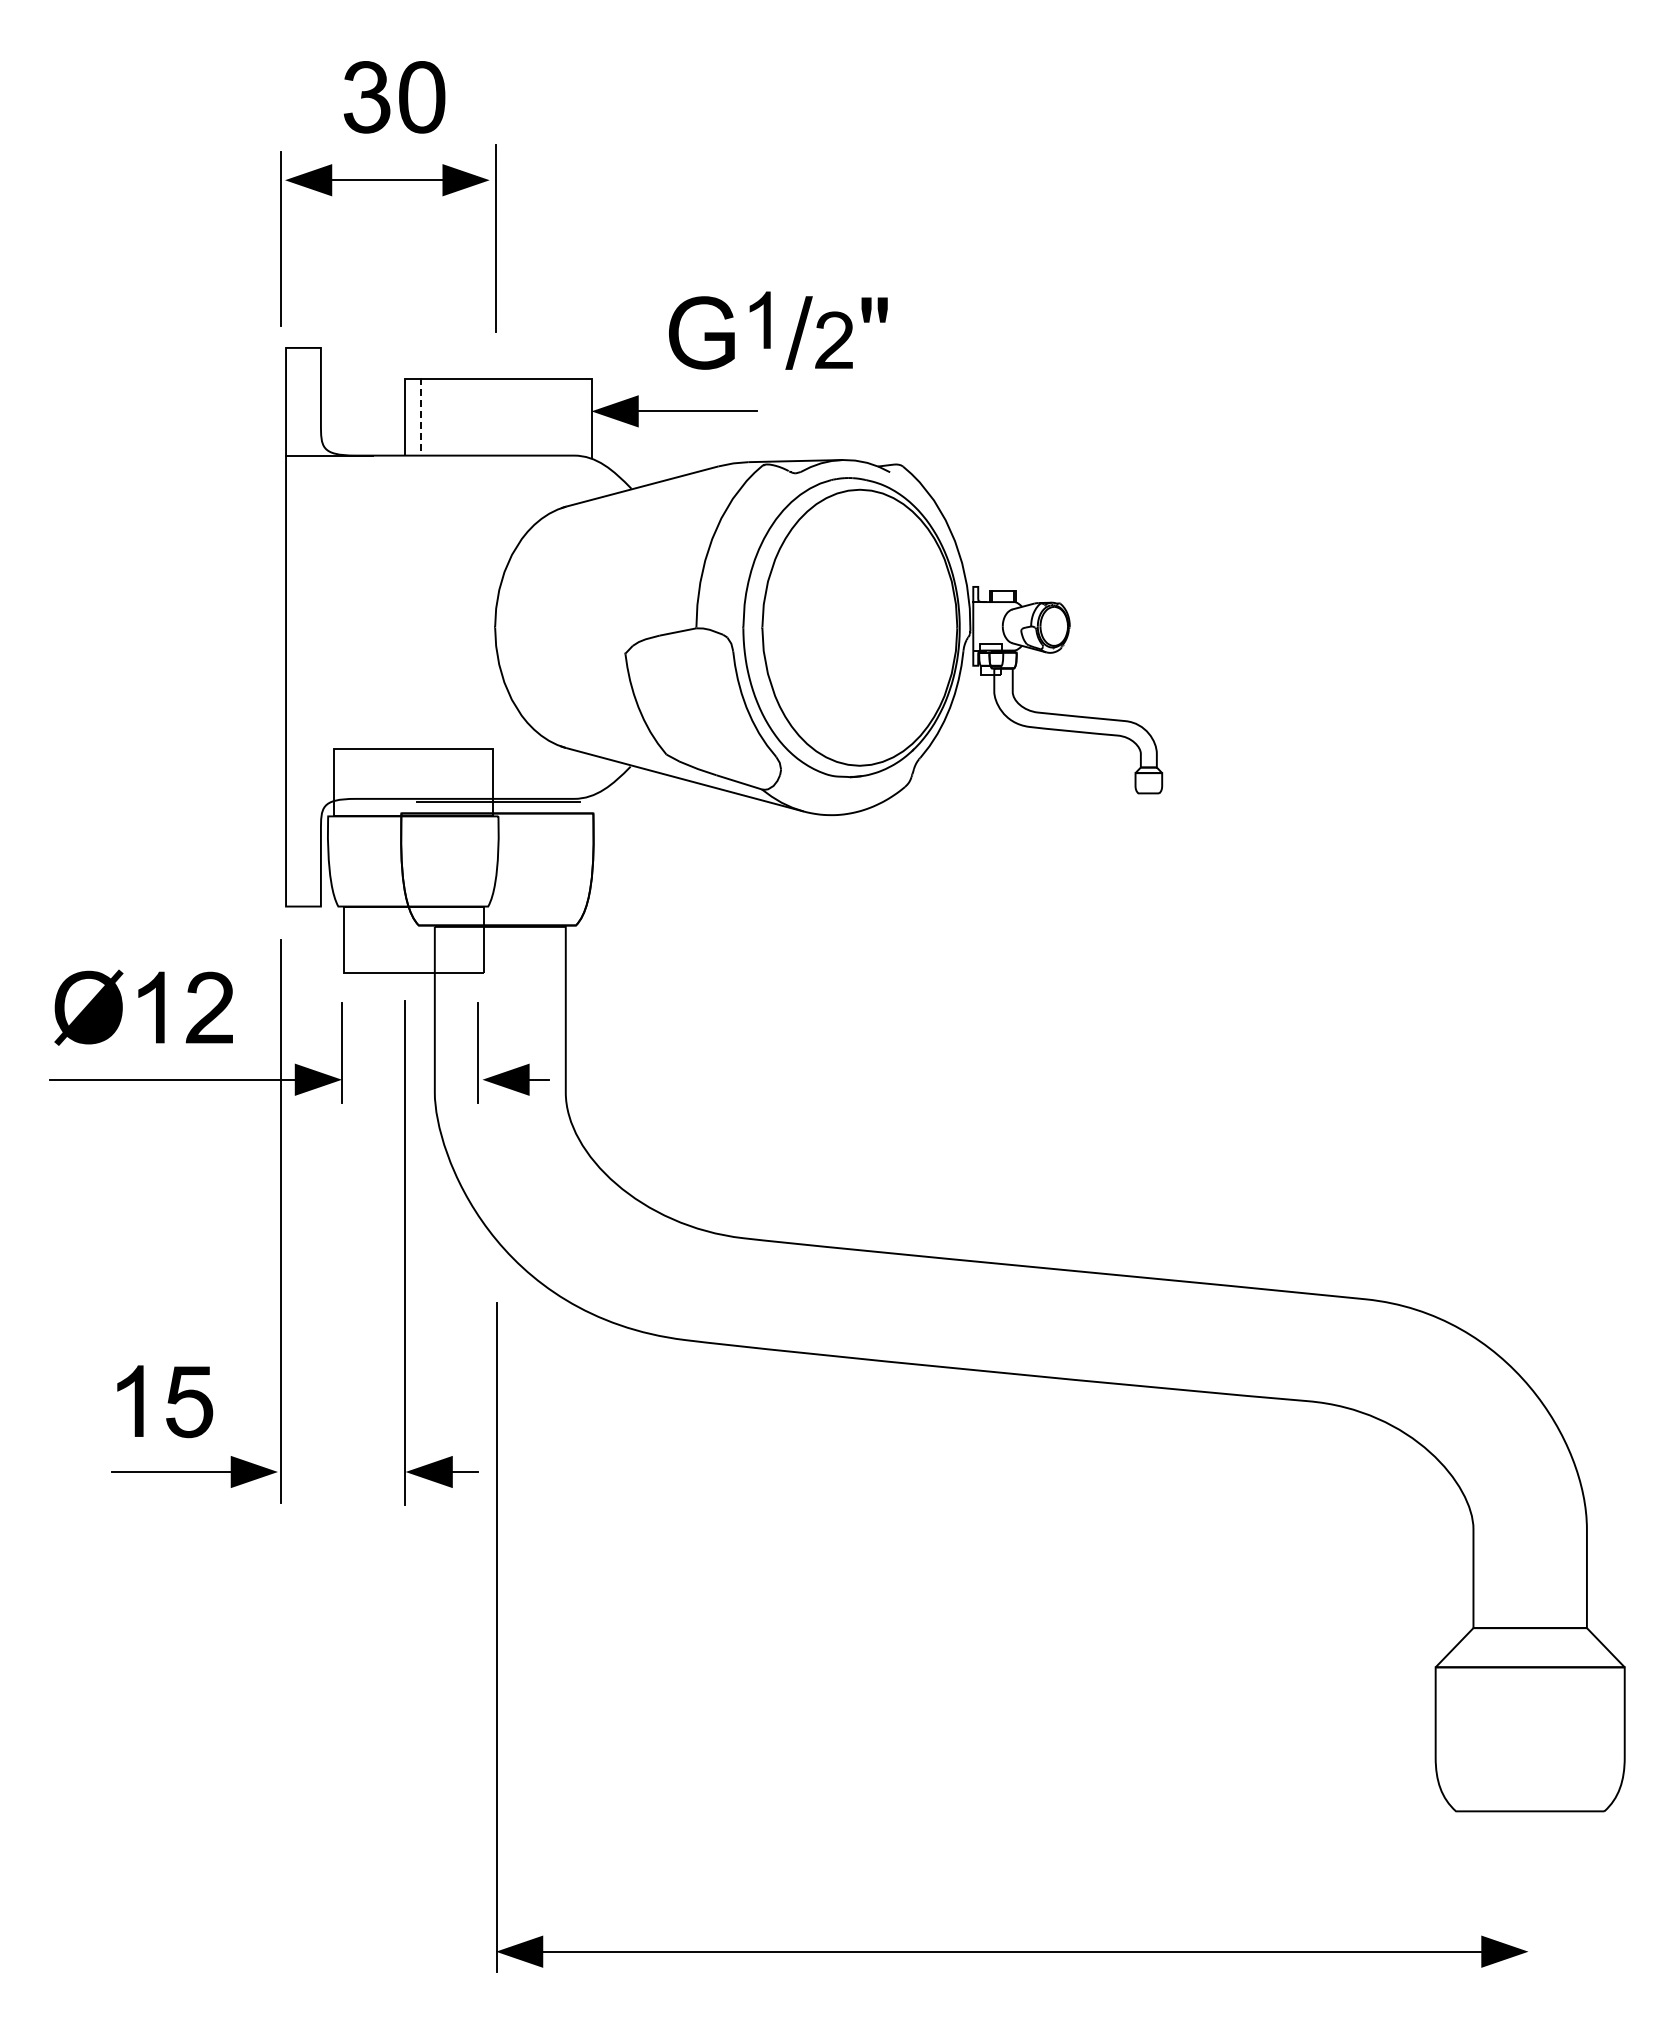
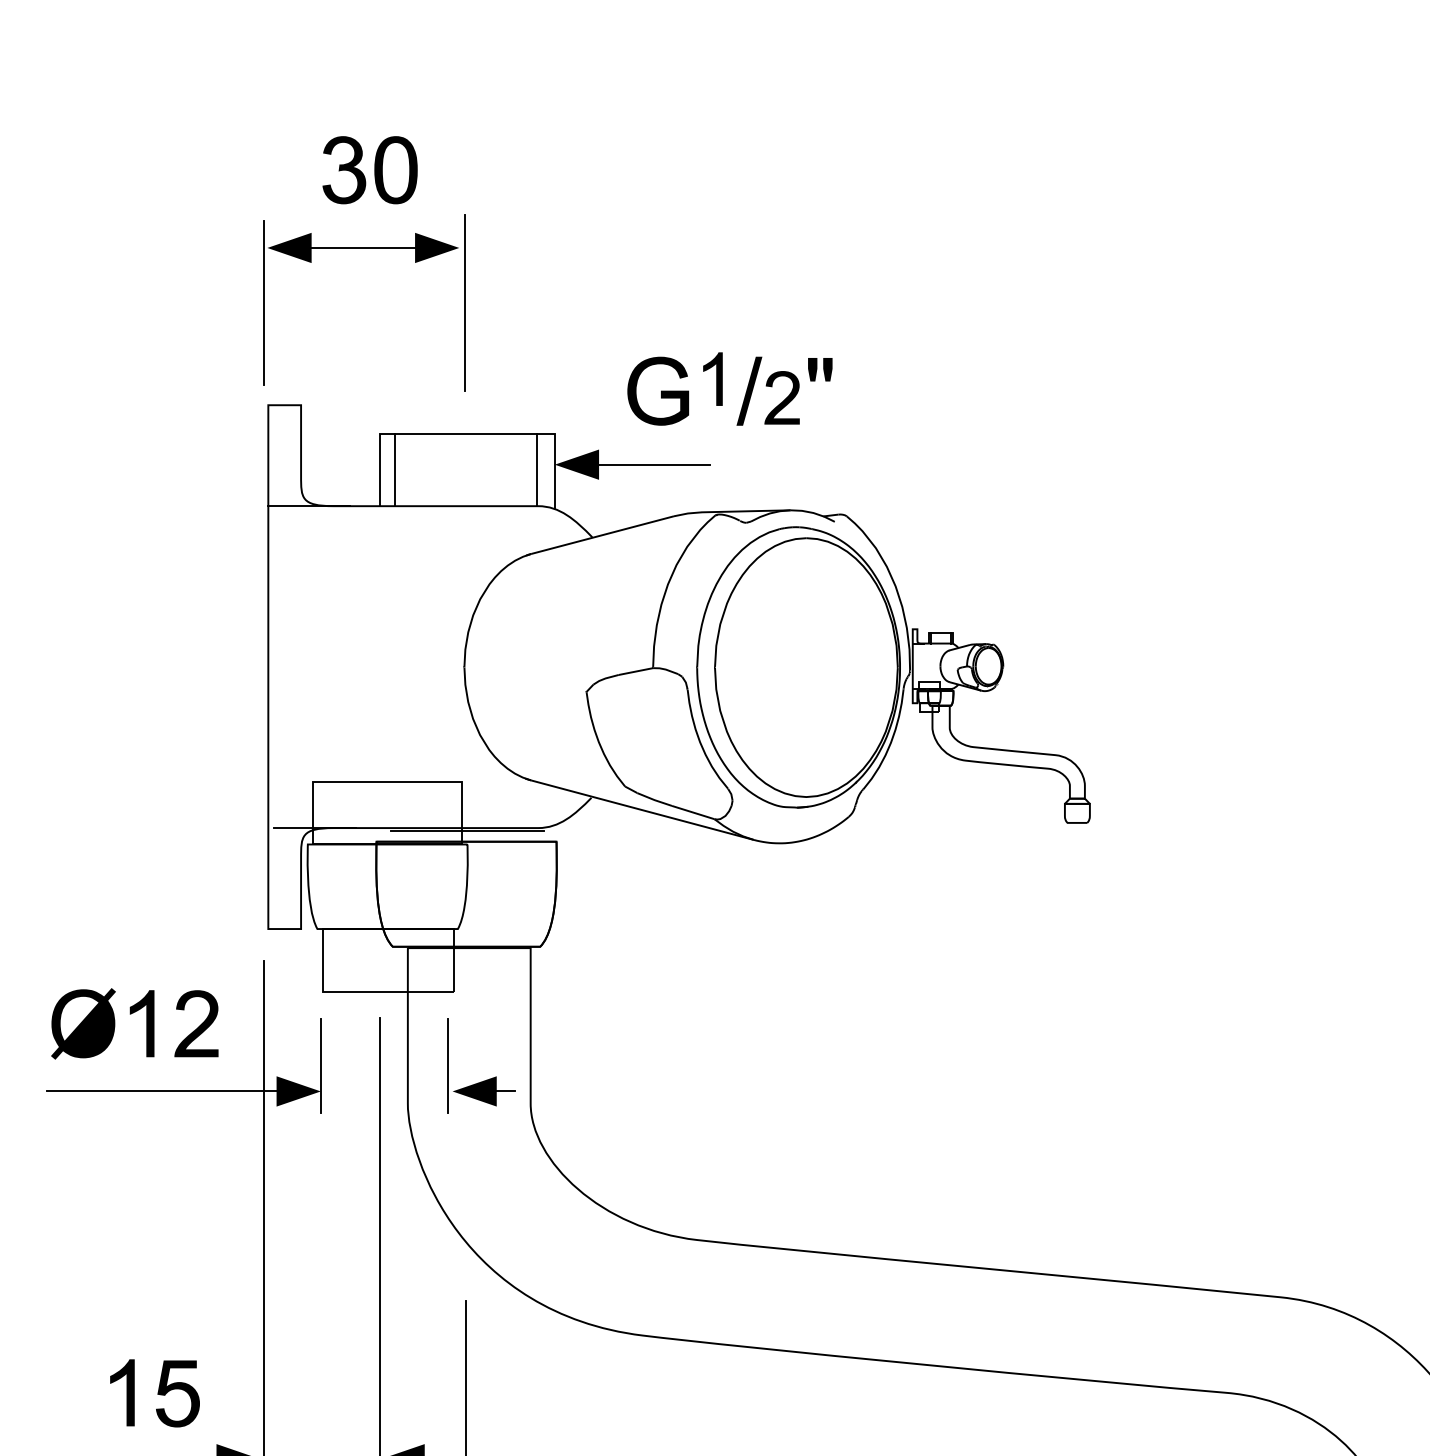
line: (420, 416) -> (394, 469), dashed -> solid
line: (572, 416) -> (536, 469), added
line: (335, 798) -> (314, 827), added

